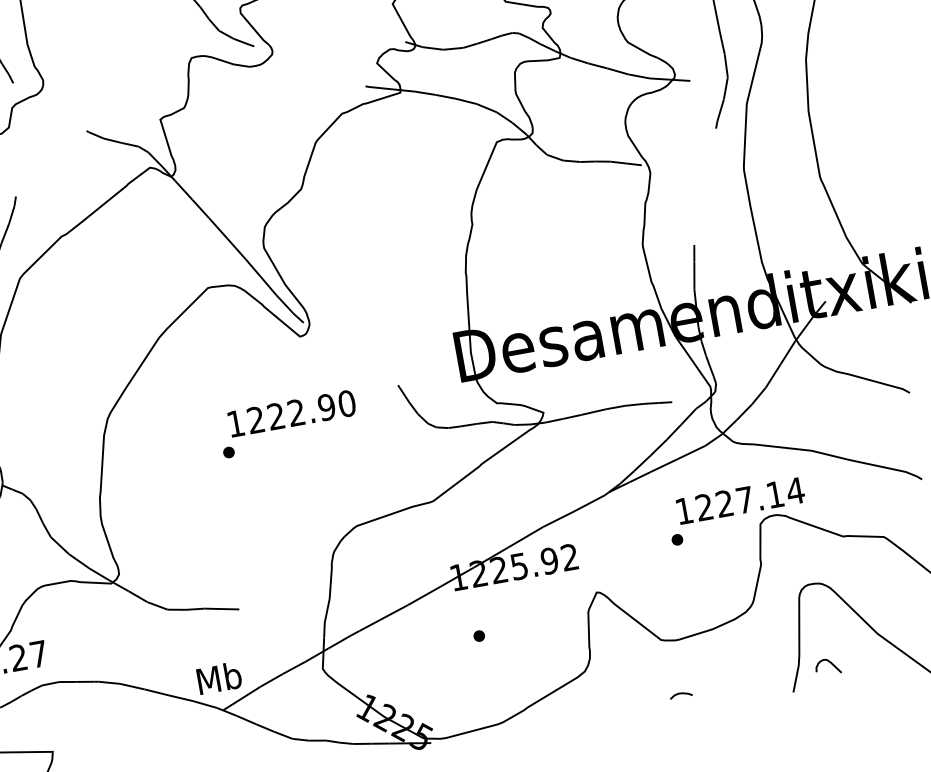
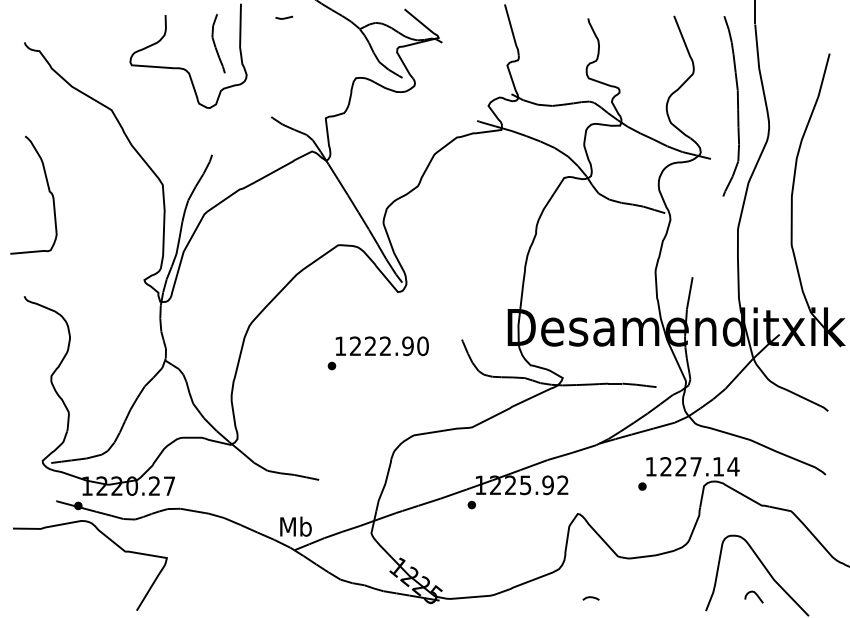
part: (478, 635) -> (471, 504), moved
curve: (829, 662) -> (755, 594), moved
curve: (680, 695) -> (590, 598), moved

